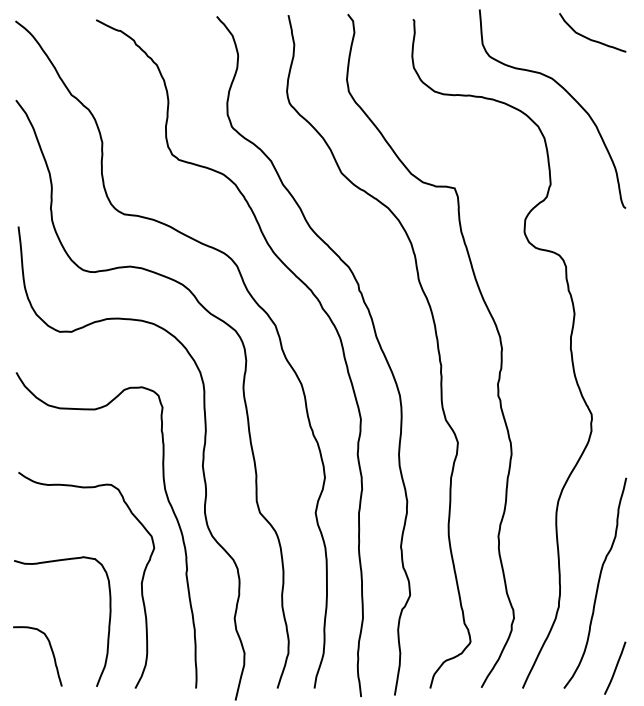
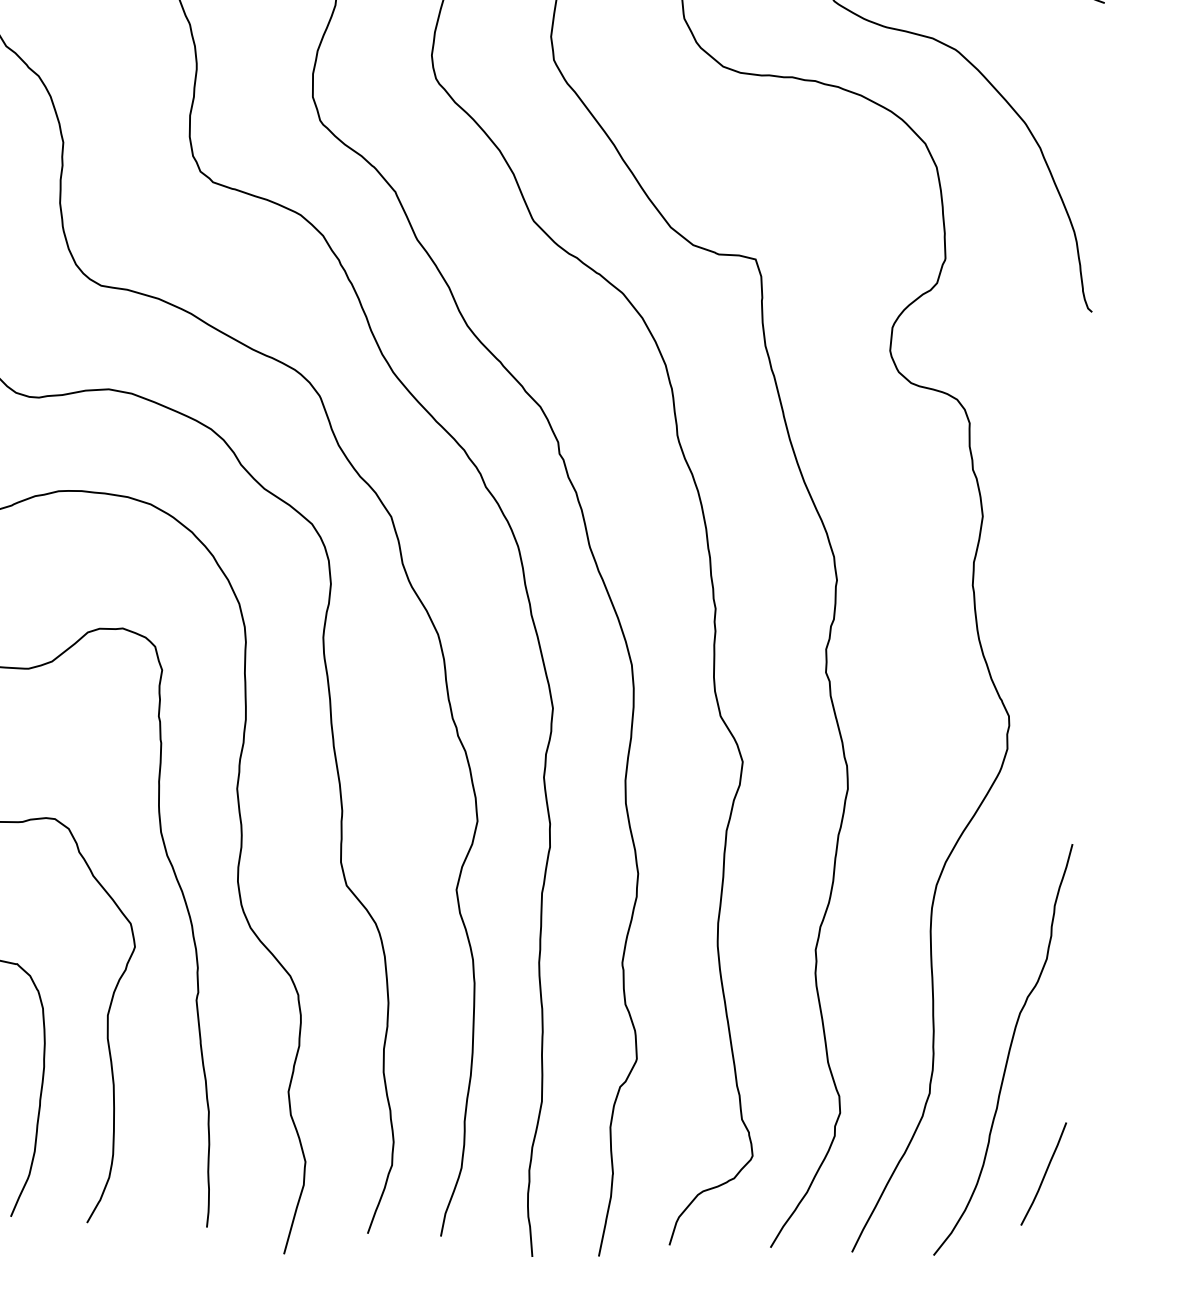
line: (615, 667) -> (1044, 1172), moved

